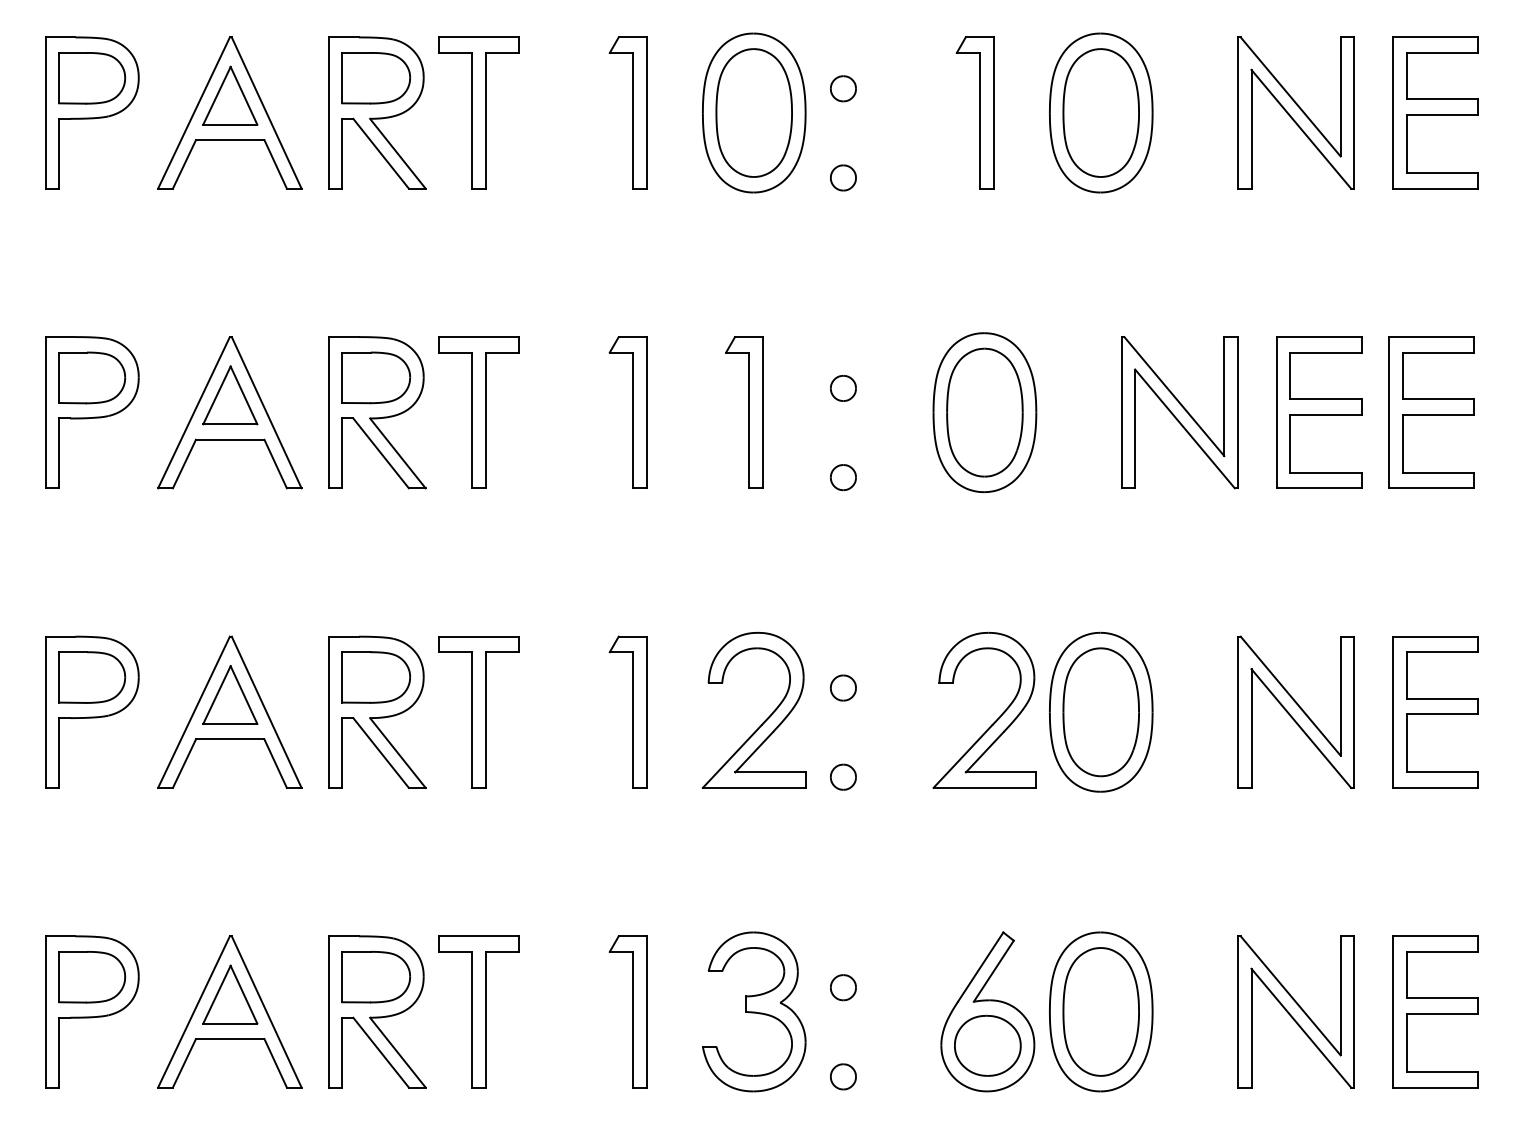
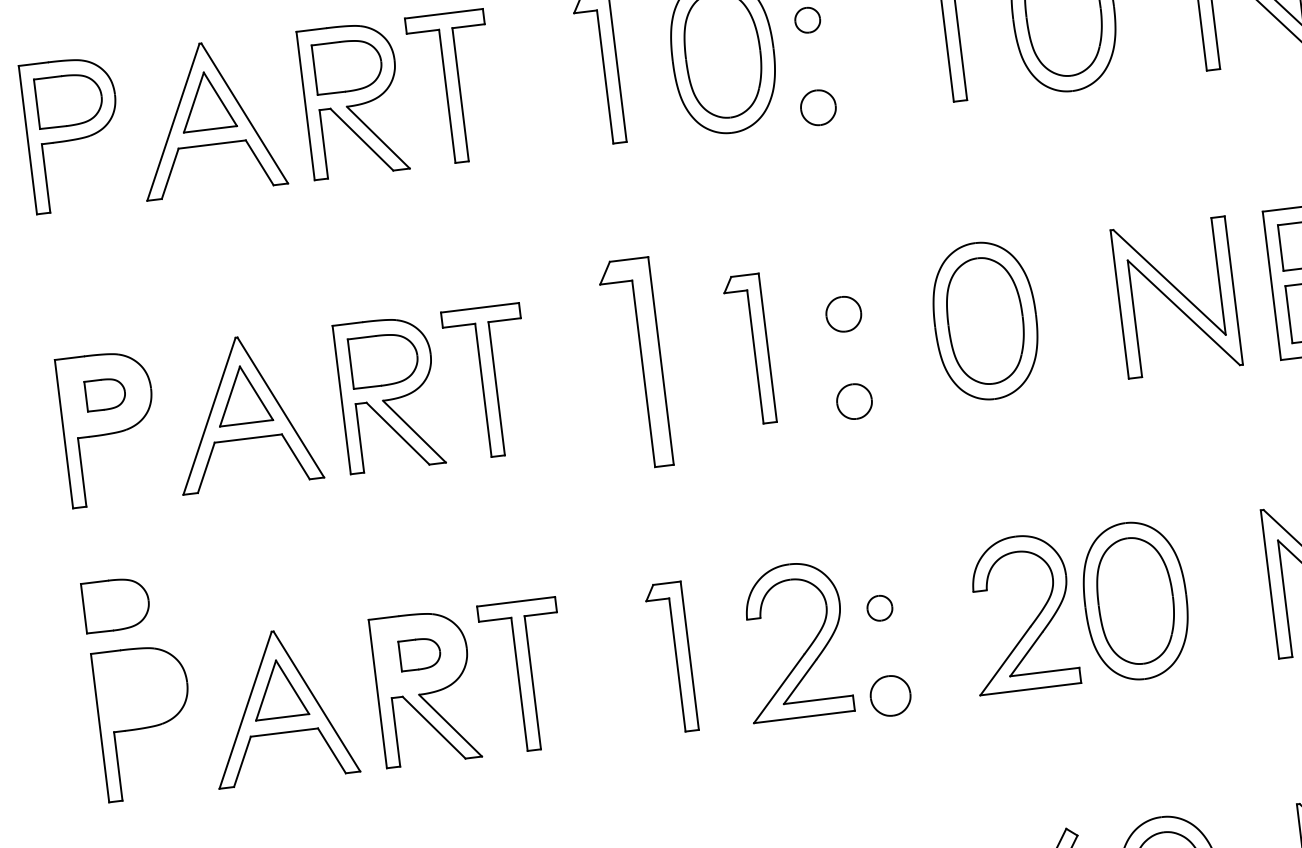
part: (843, 177) -> (818, 107), size x1.4
part: (92, 377) -> (105, 394), size x0.6
part: (843, 388) -> (843, 314), size x1.4
part: (627, 412) -> (634, 363), size x1.4
part: (843, 477) -> (854, 401), size x1.4
part: (92, 677) -> (116, 604), moved
part: (375, 677) -> (419, 654), size x0.6
part: (843, 776) -> (890, 695), size x1.6

